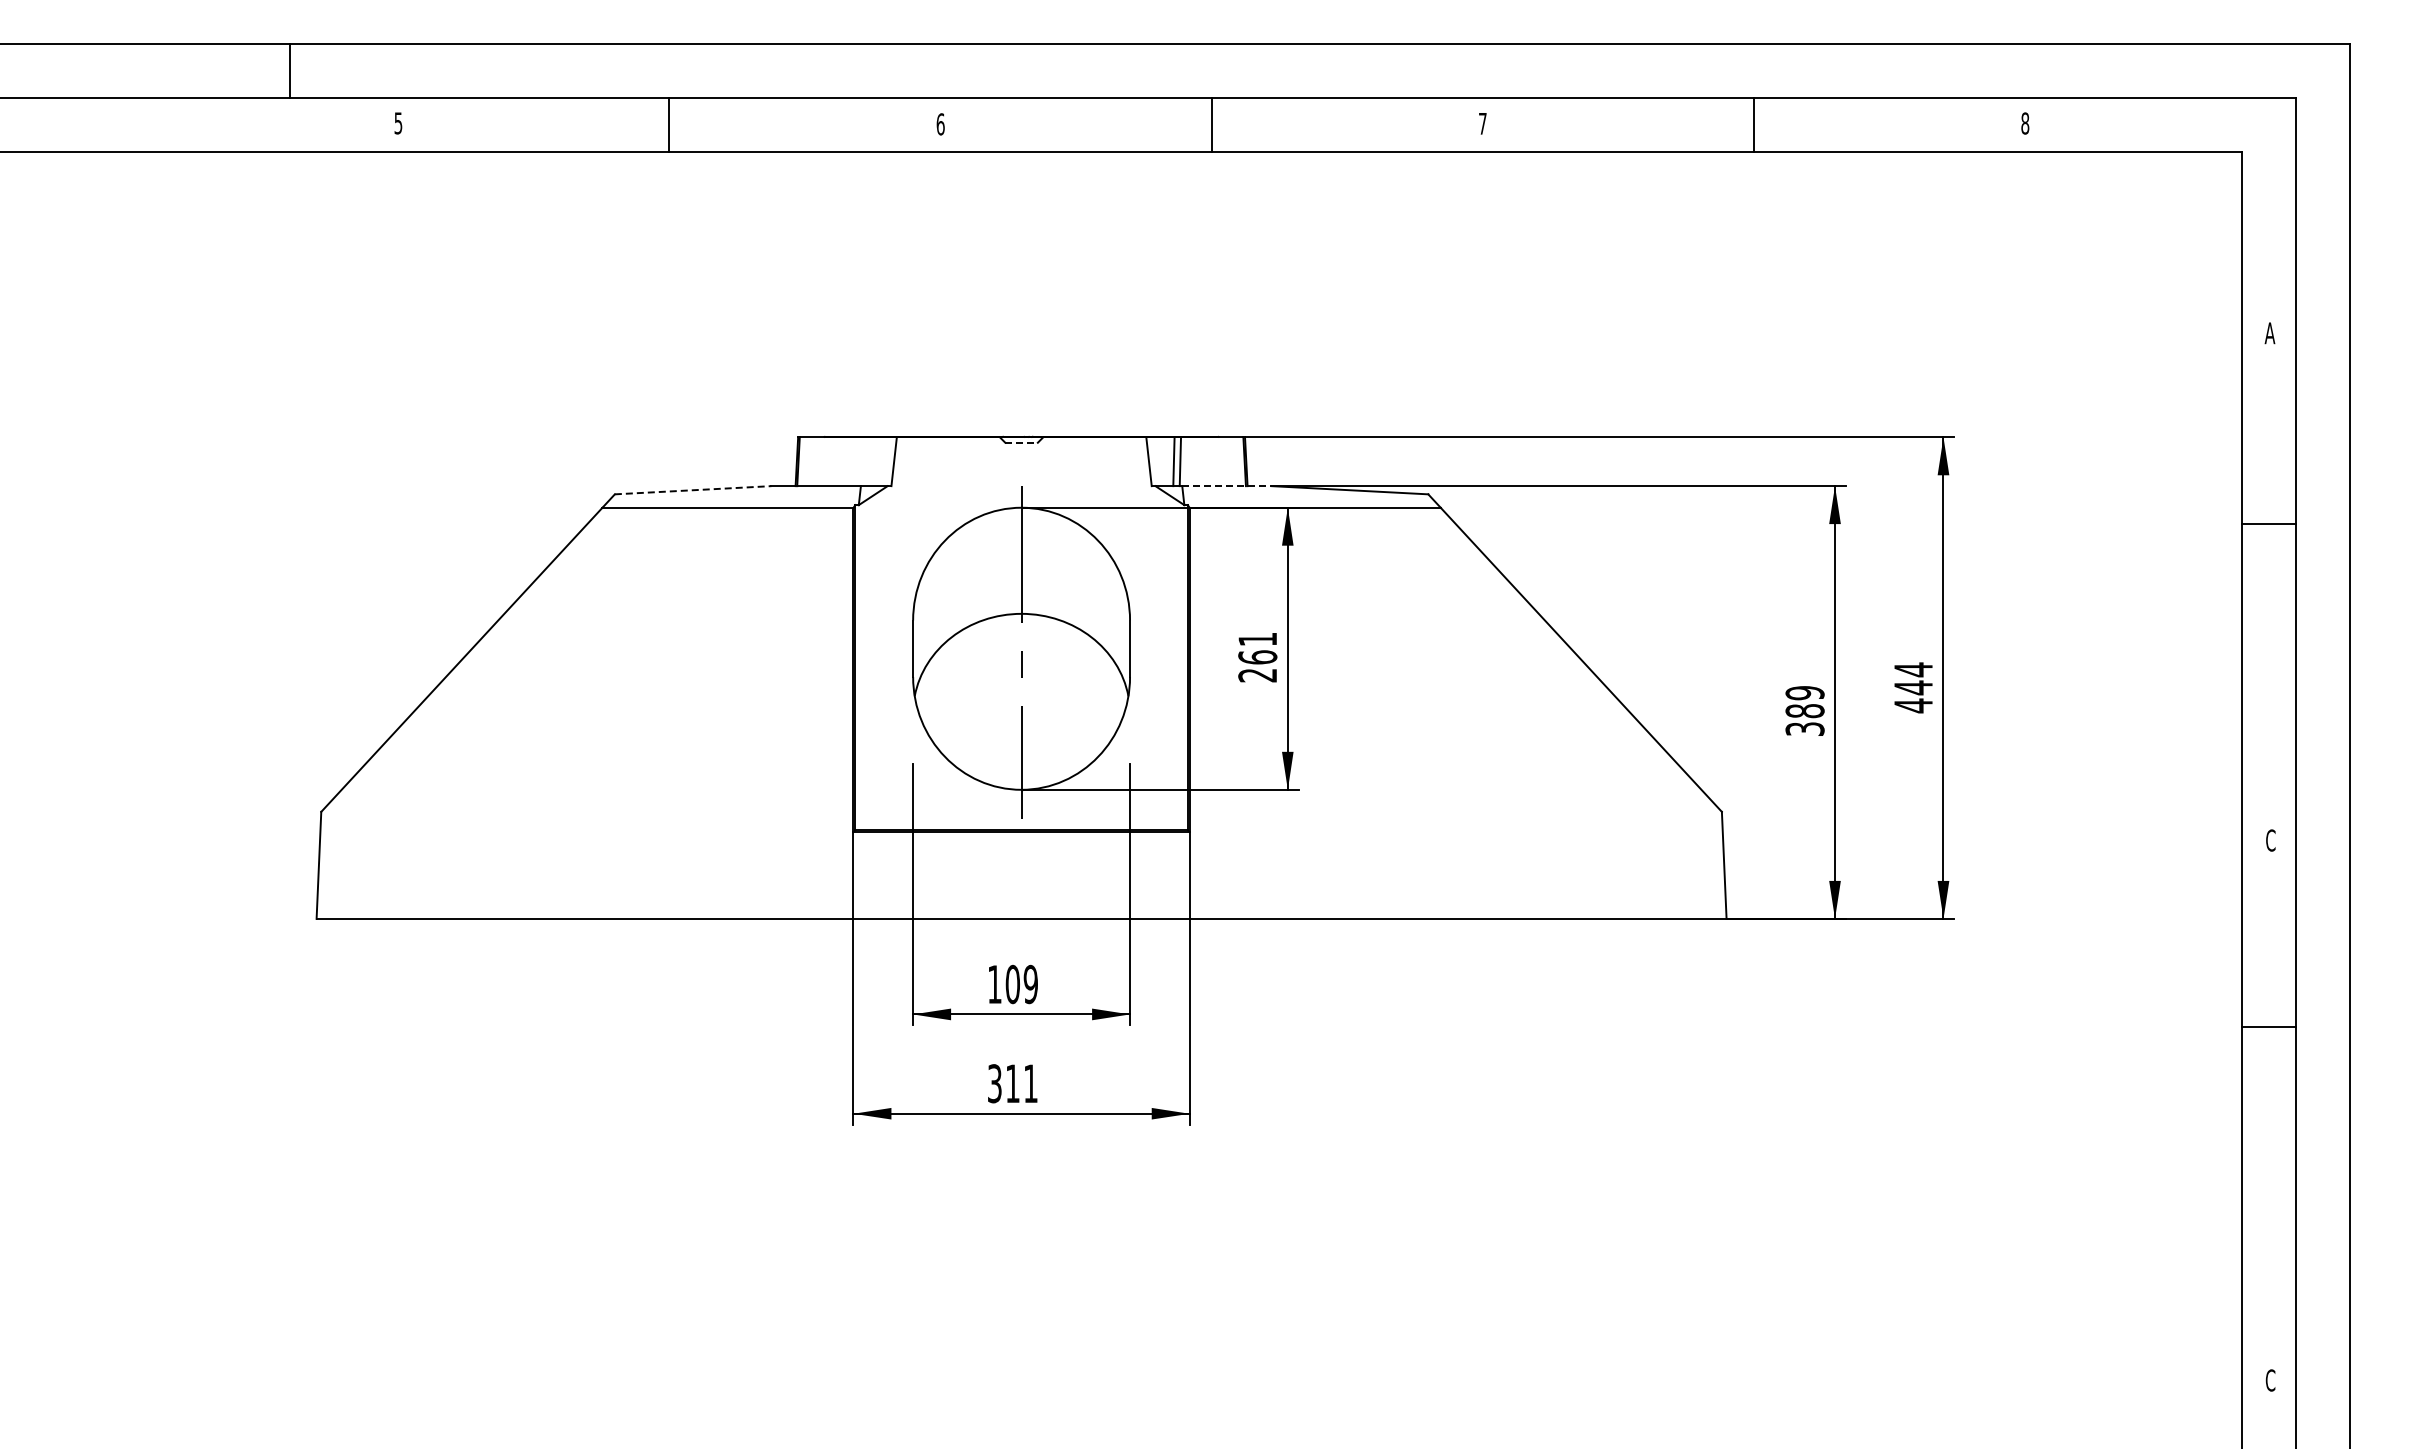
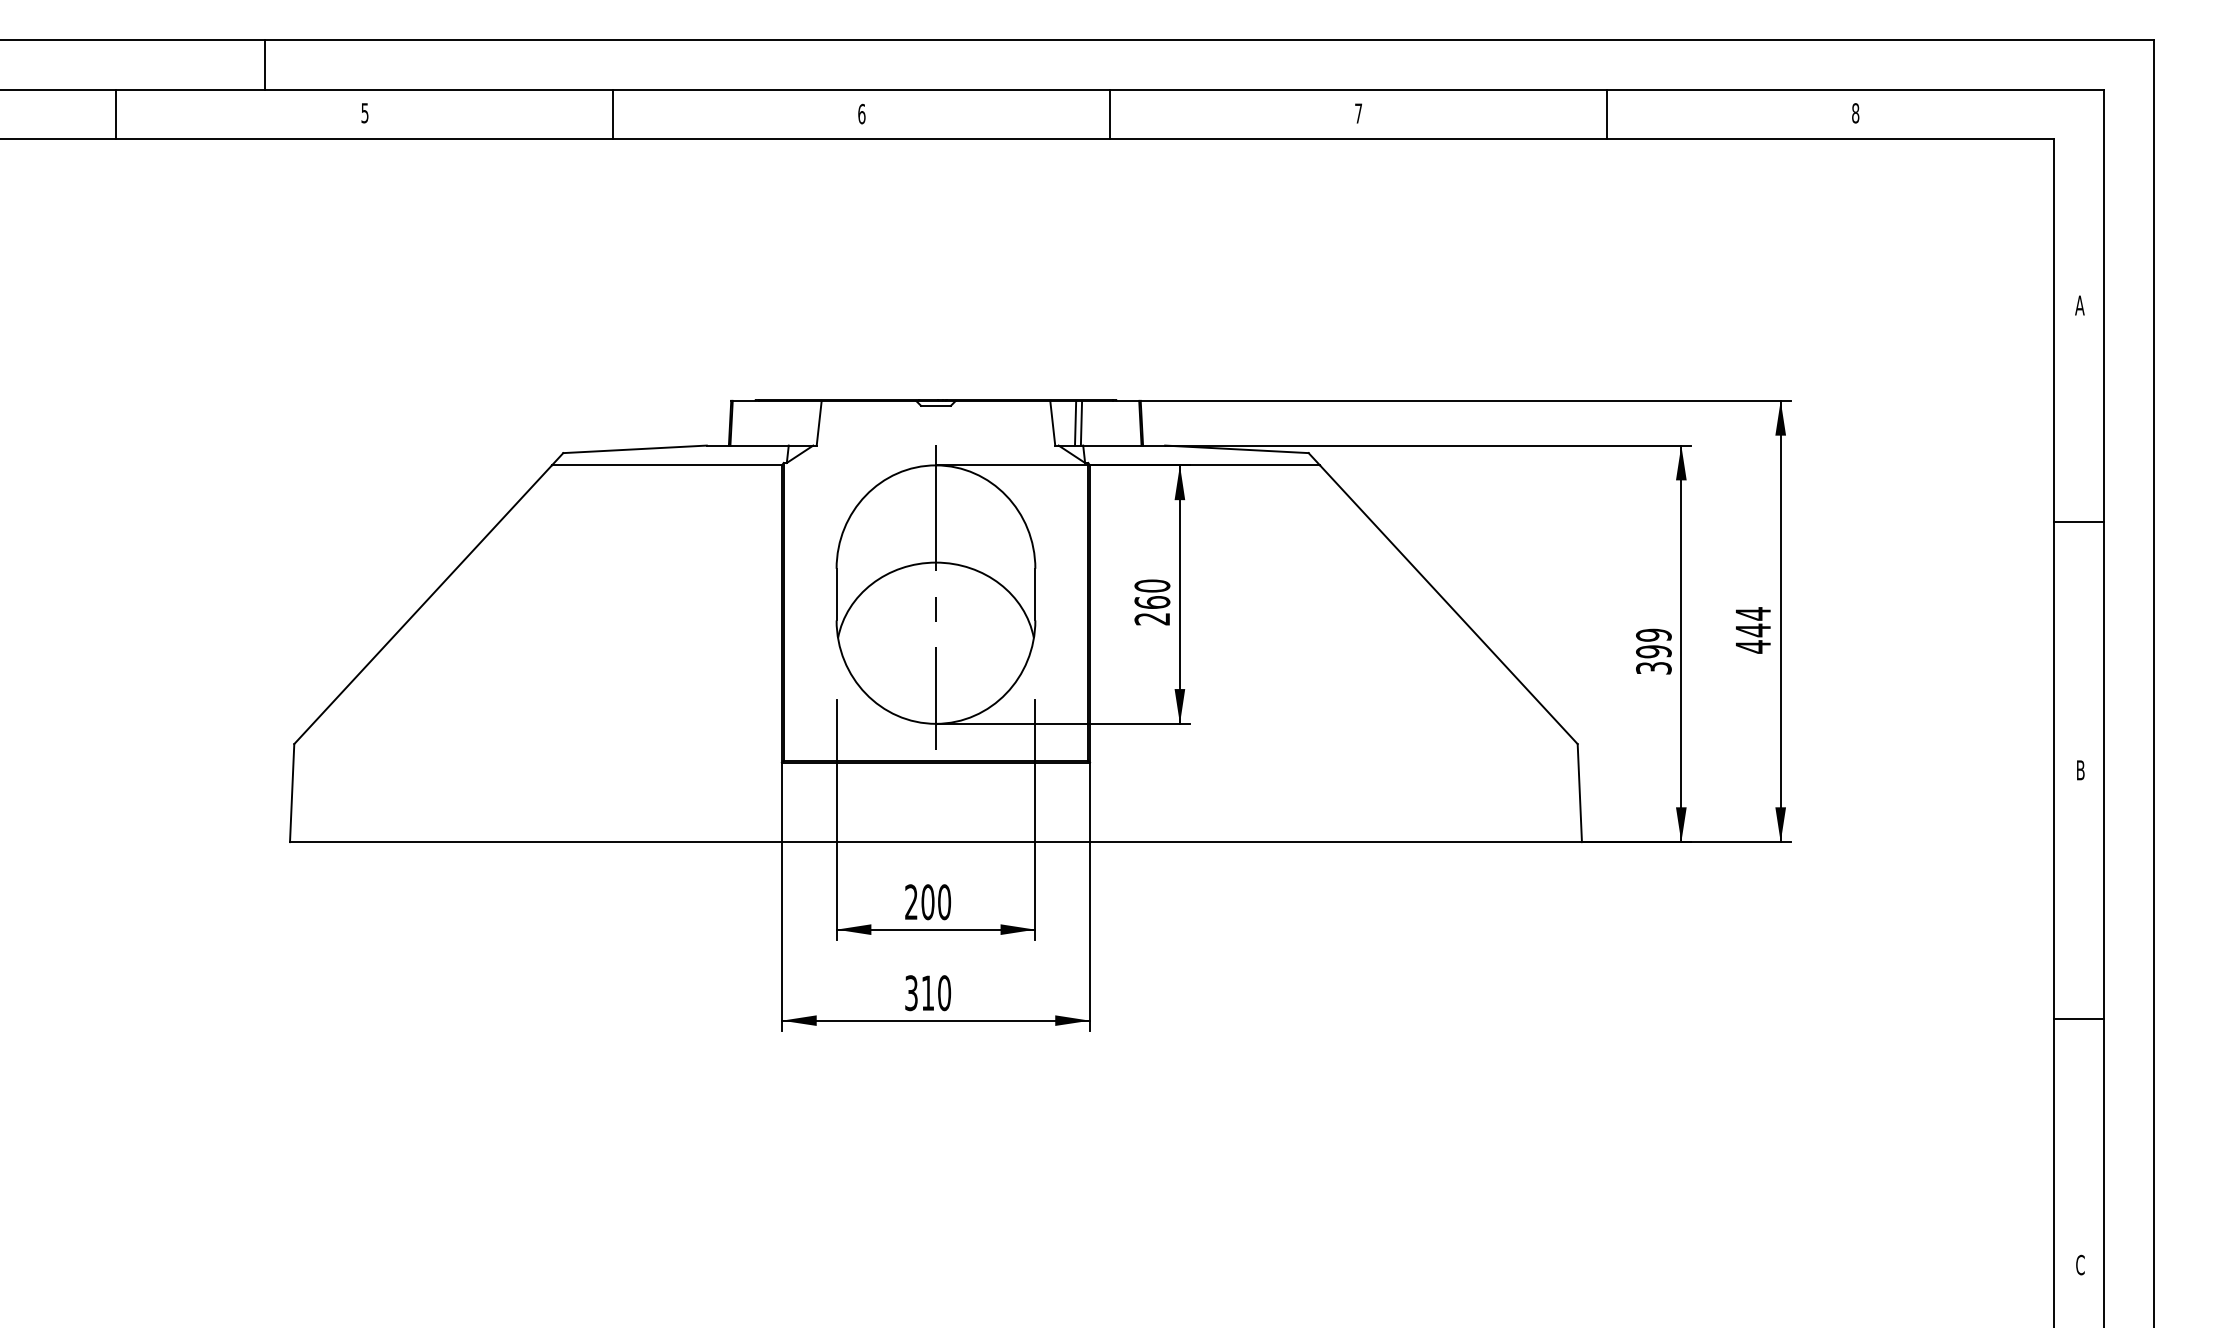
line: (126, 124) -> (115, 114), added
line: (1022, 442) -> (936, 405), dashed -> solid
line: (1226, 486) -> (1123, 445), dashed -> solid
line: (693, 490) -> (635, 449), dashed -> solid
line: (2268, 523) -> (2078, 521), moved
text: (1257, 639) -> (1152, 586), 261 -> 260
text: (1804, 711) -> (1653, 652), 389 -> 399
text: (2270, 840) -> (2080, 770), C -> B
text: (1013, 984) -> (928, 902), 109 -> 200
line: (2268, 1026) -> (2078, 1018), moved
text: (1030, 1083) -> (944, 992), 311 -> 310

